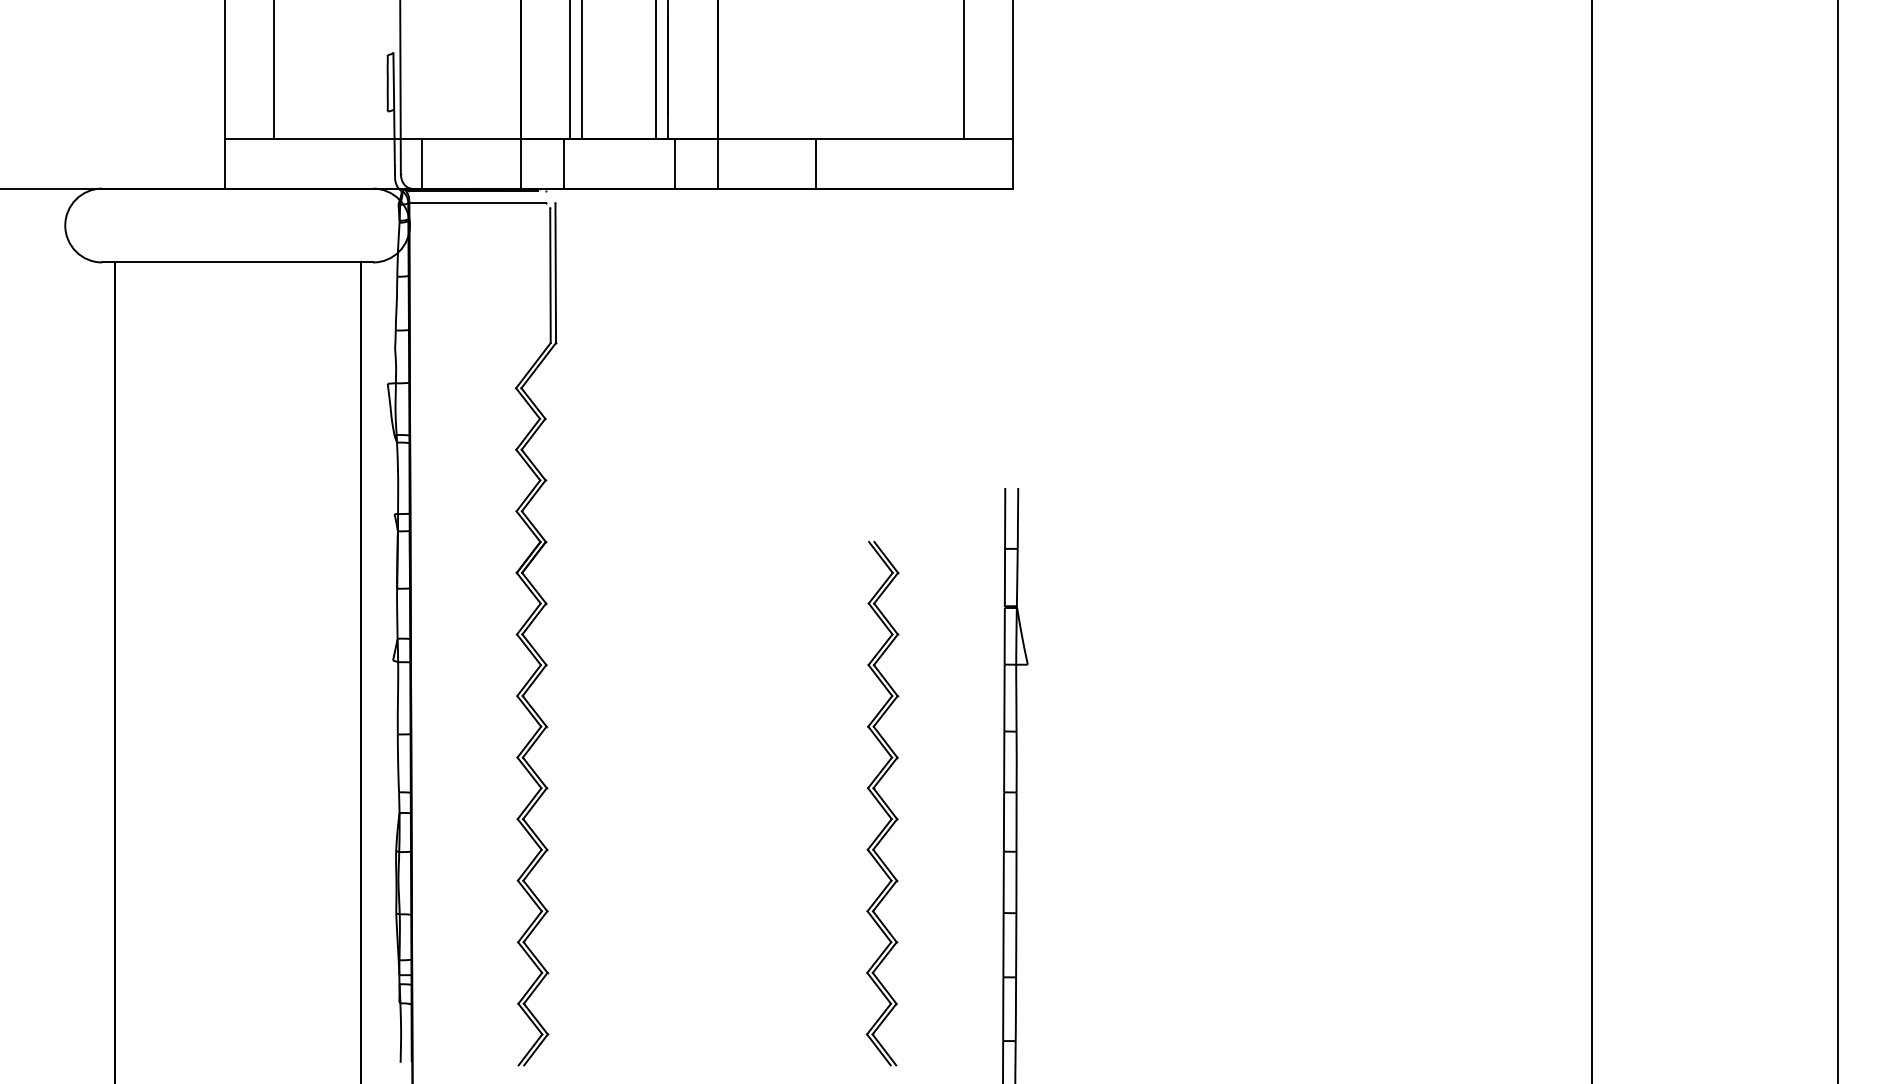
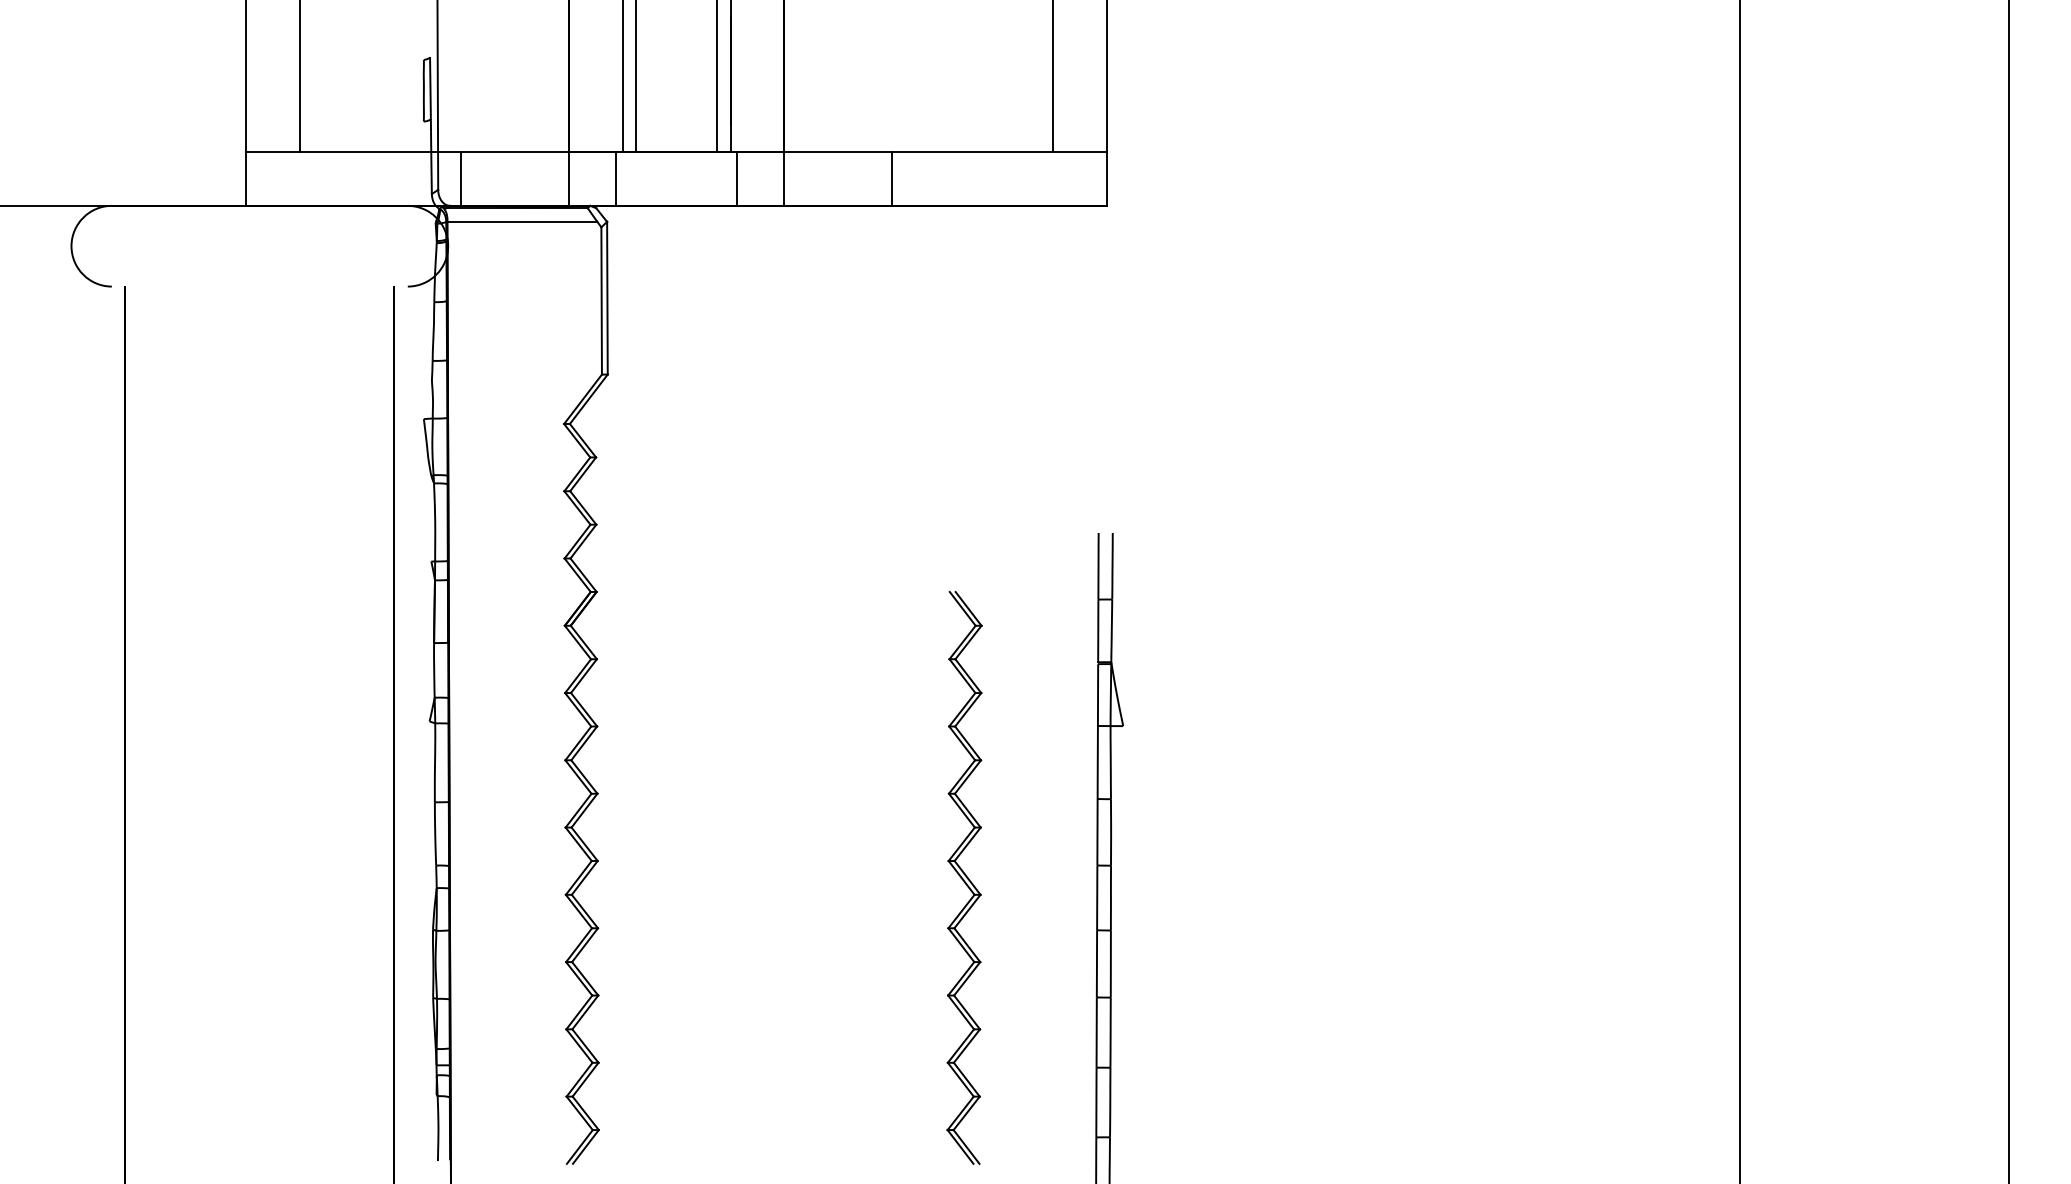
line: (237, 262) -> (259, 286), removed

